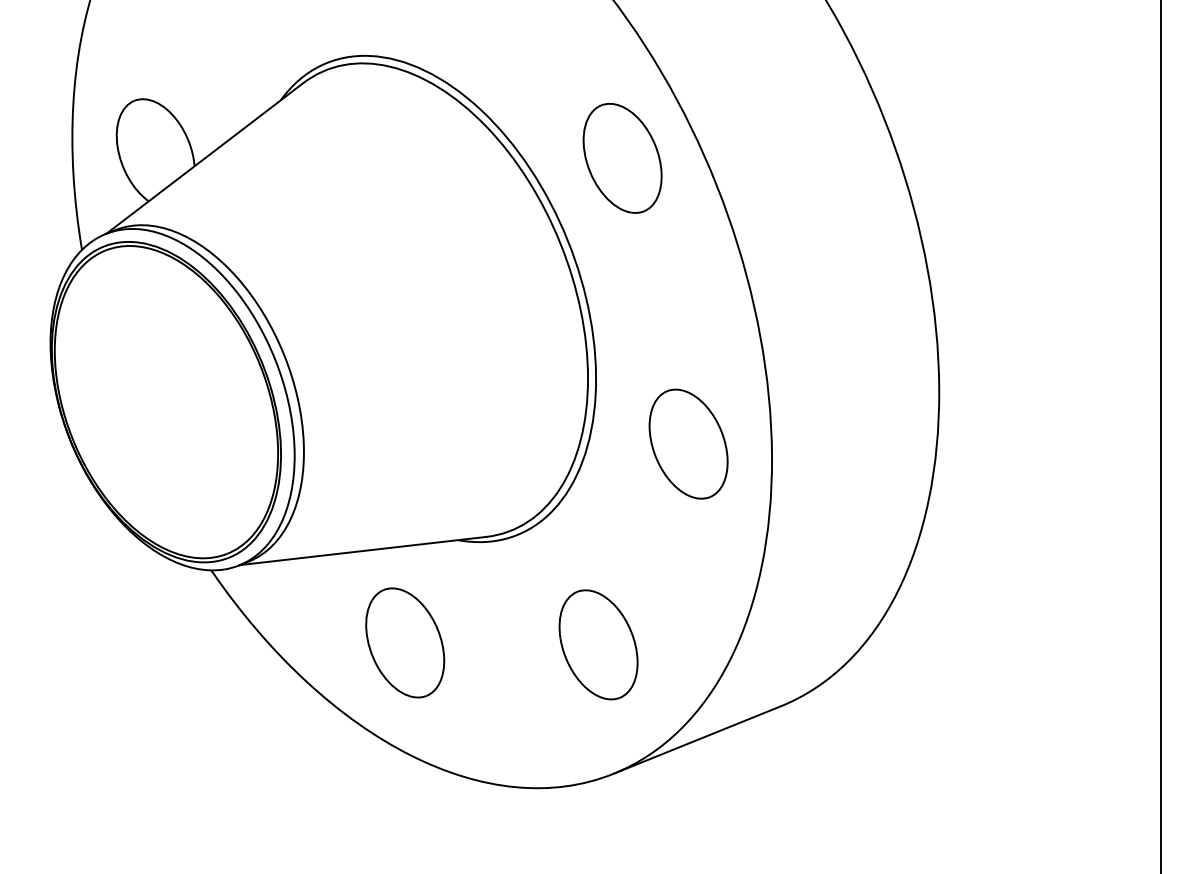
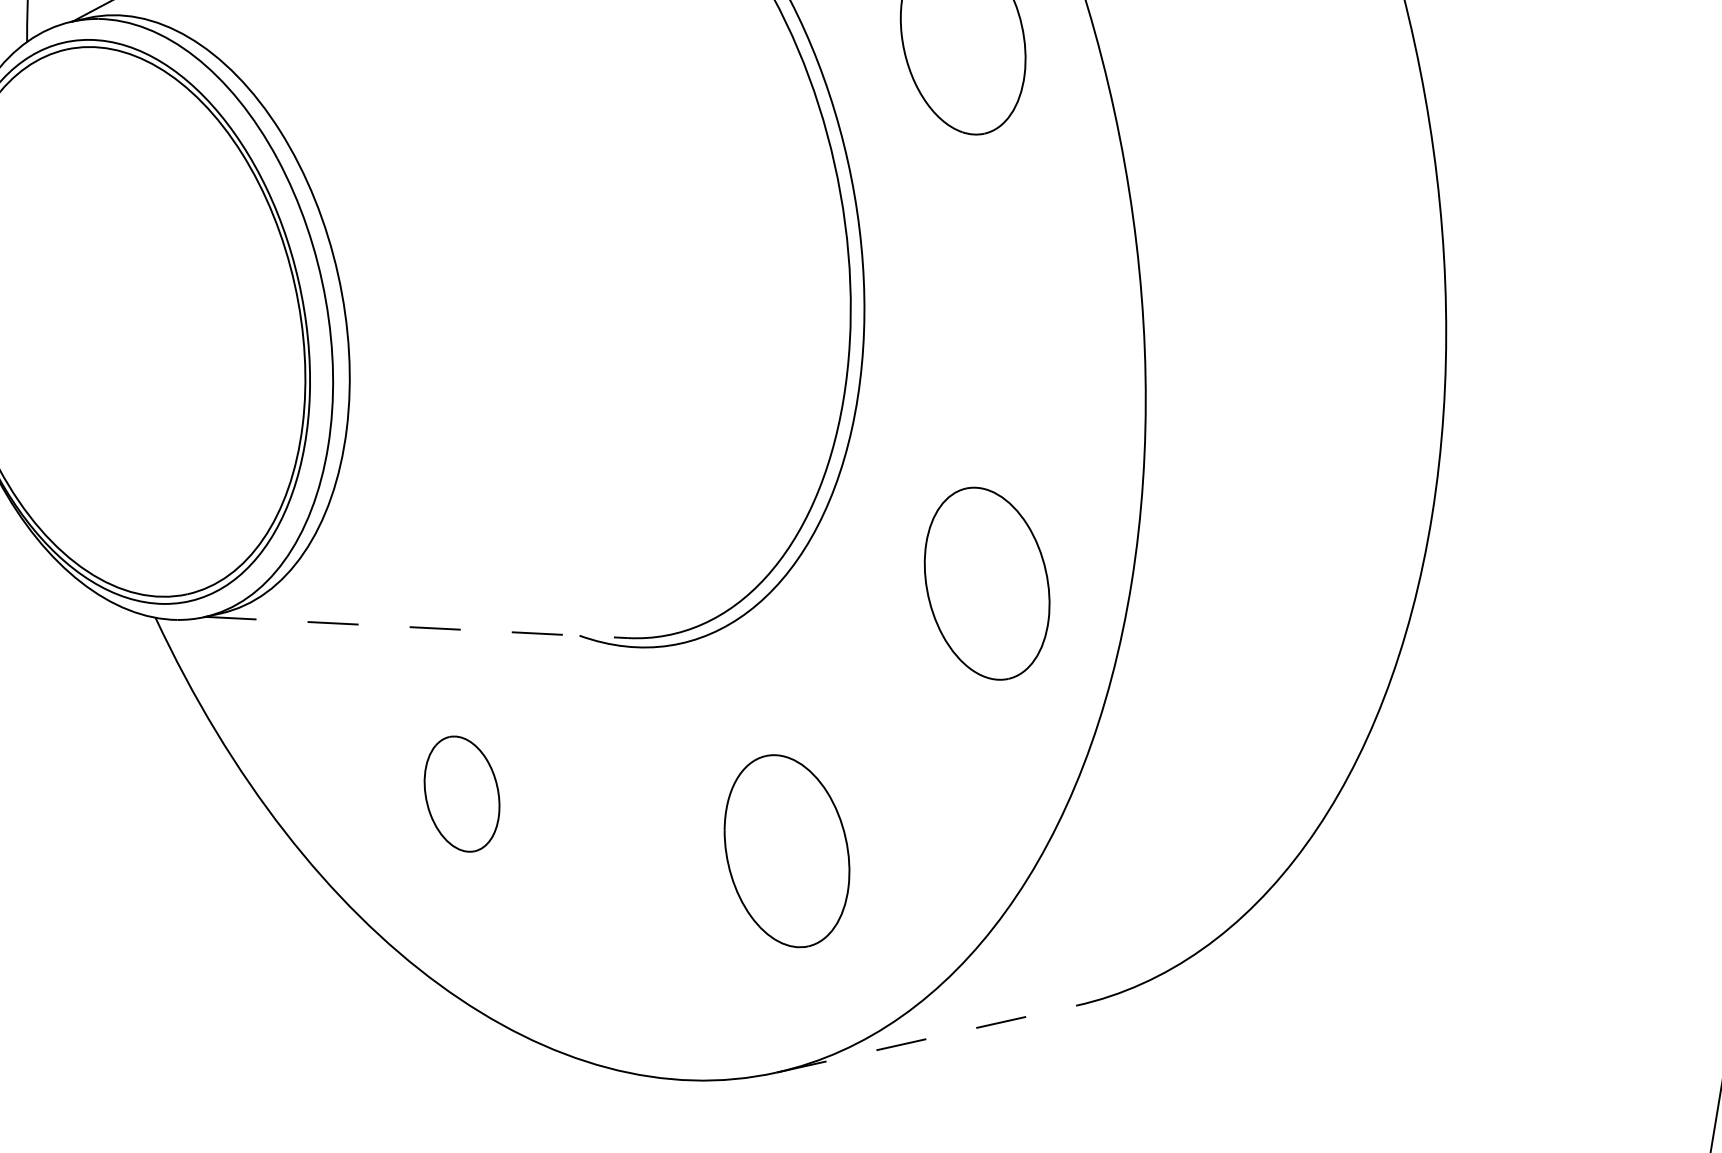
part: (688, 443) -> (987, 582), moved
line: (363, 551) -> (417, 628), solid -> dashed
part: (405, 642) -> (462, 793), size x0.6
line: (697, 739) -> (927, 1038), solid -> dashed

